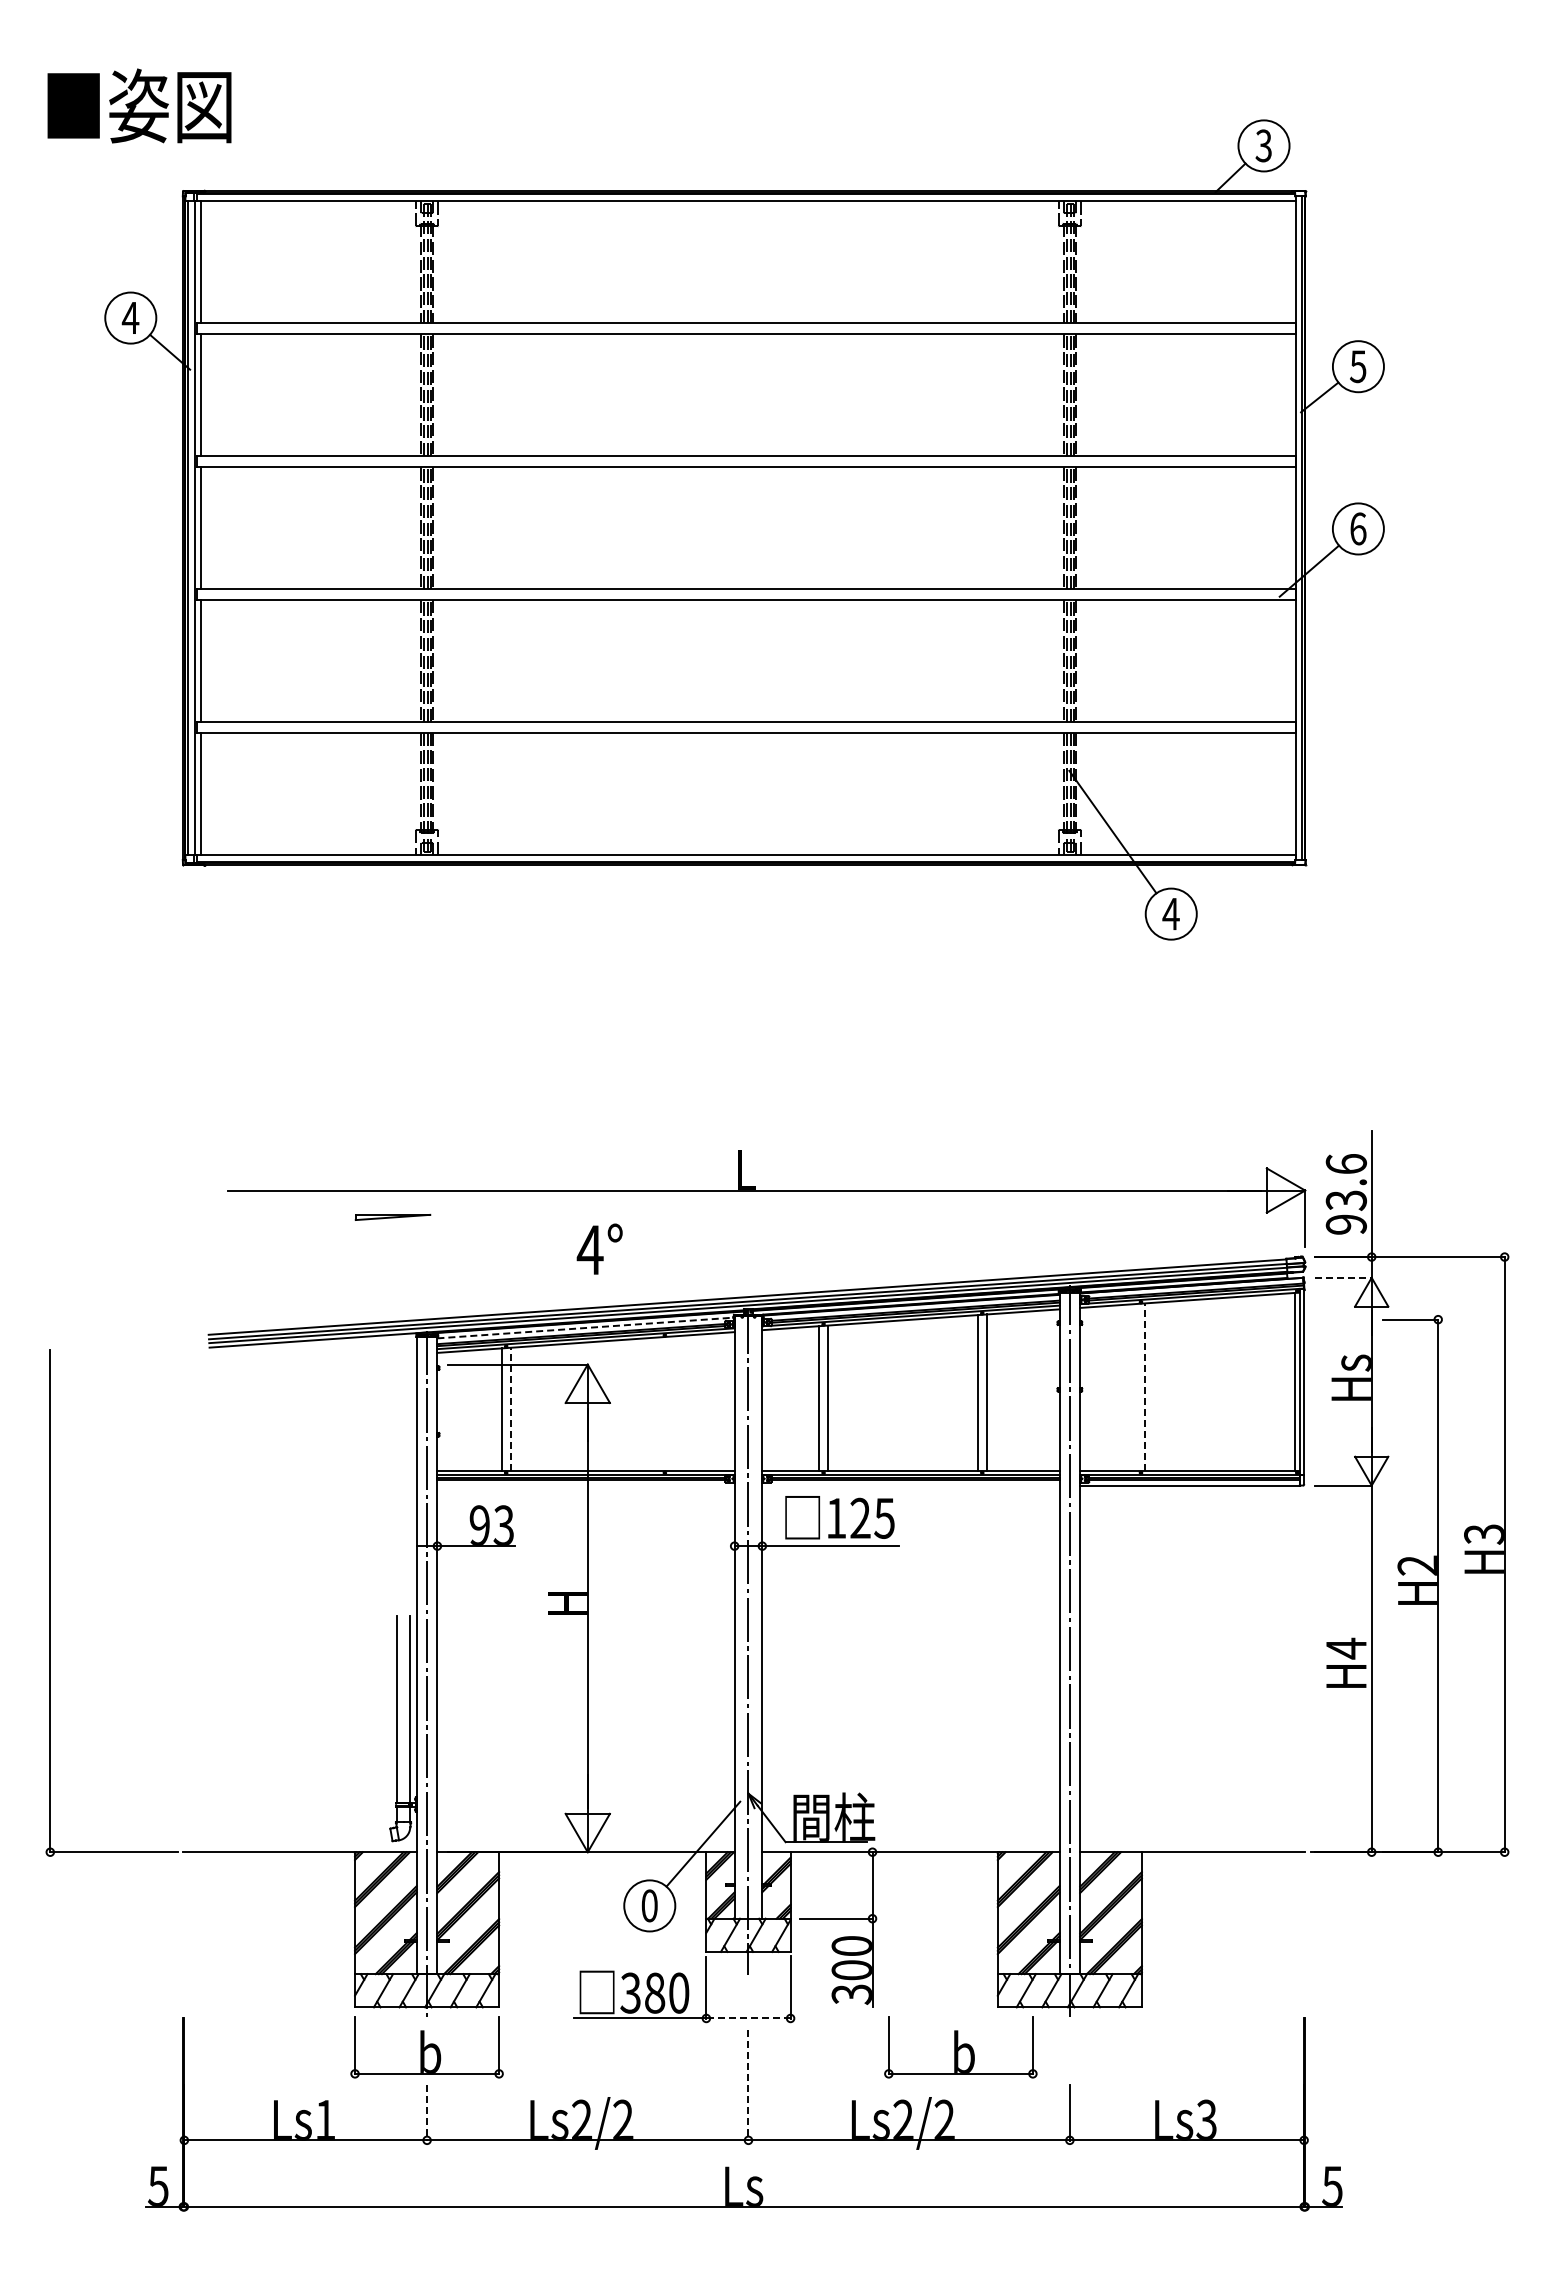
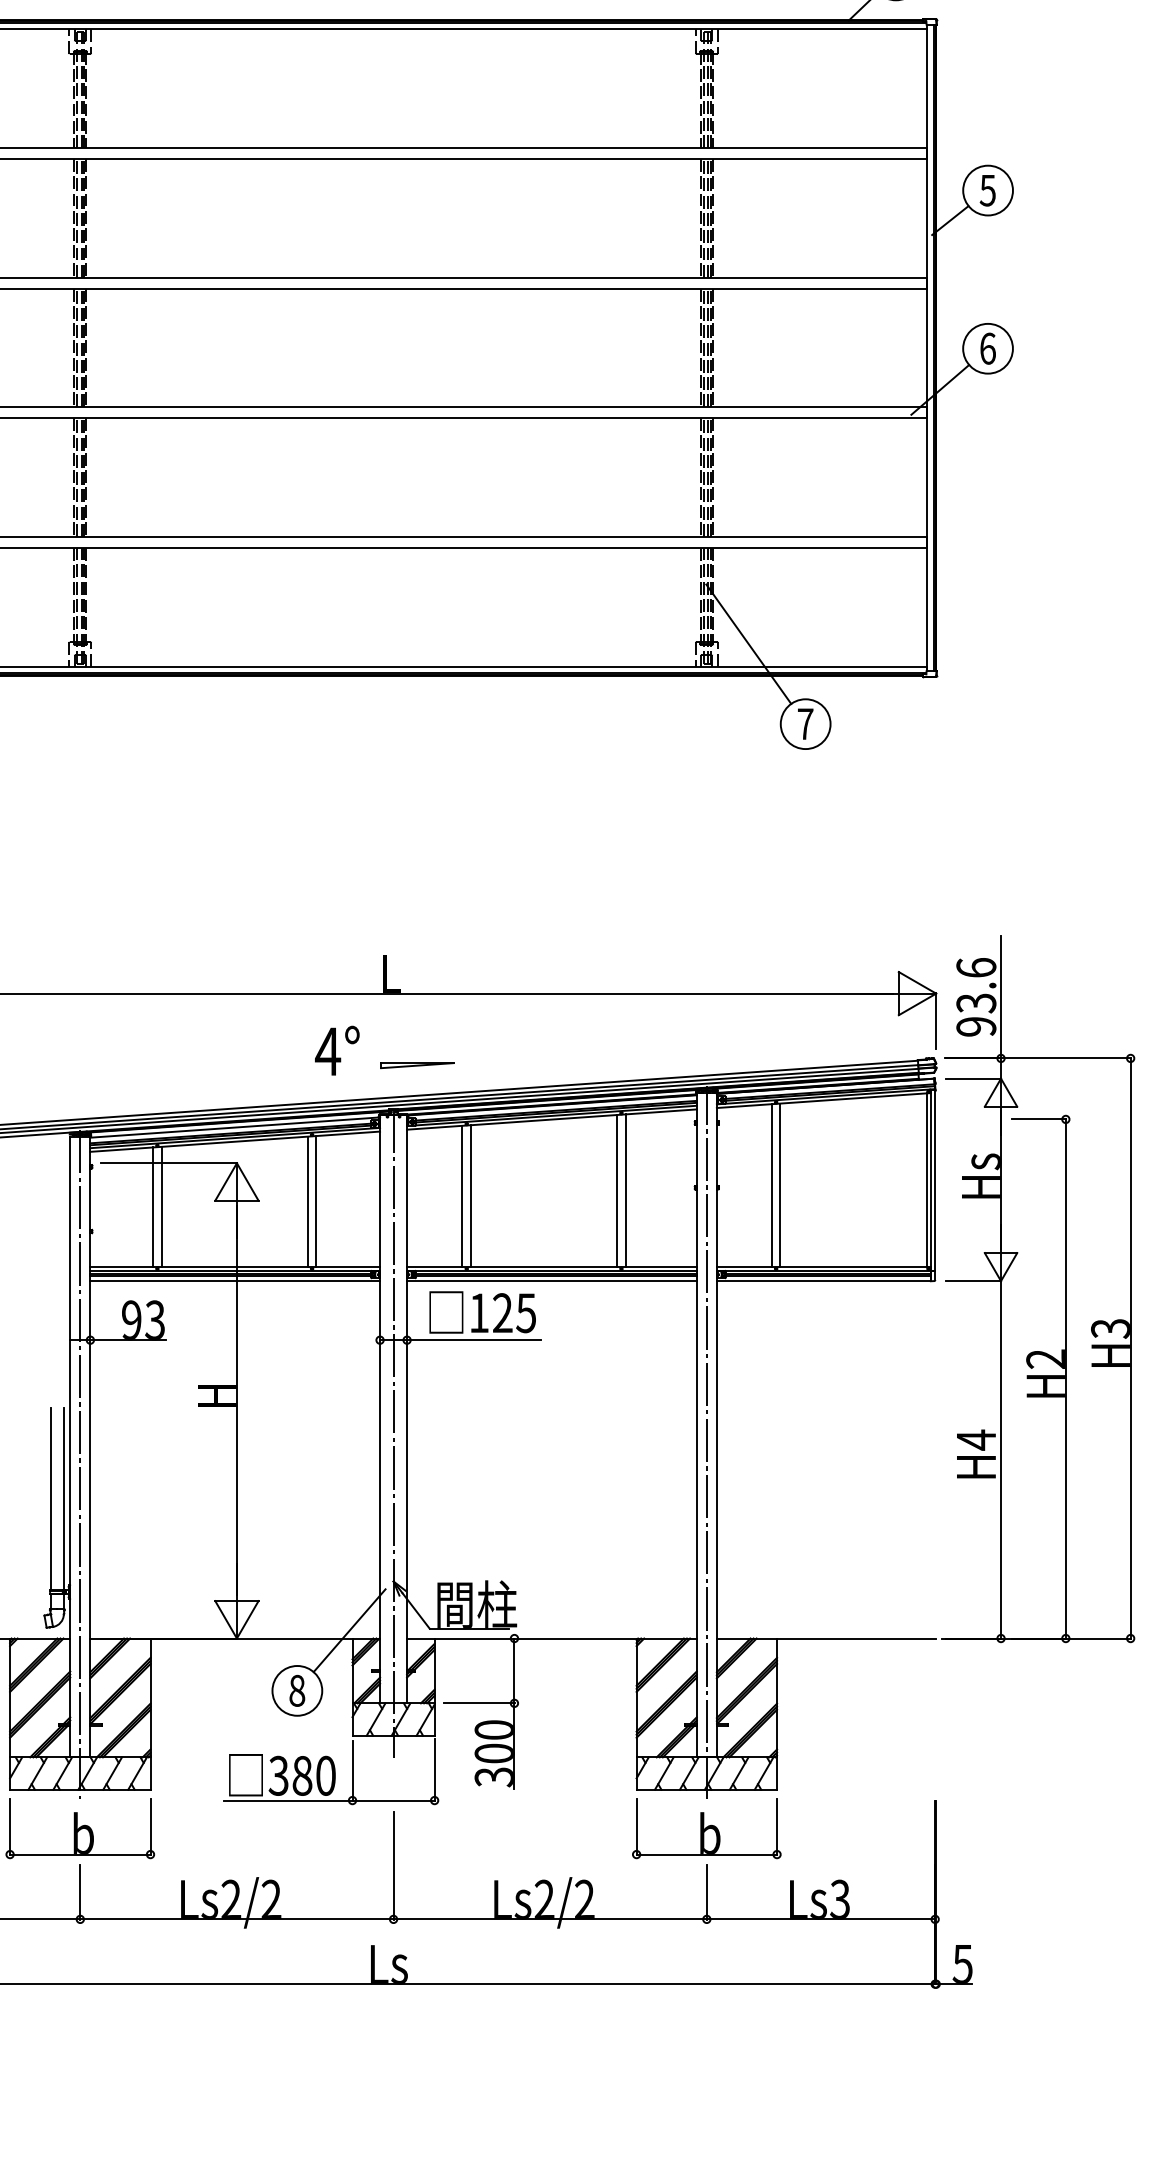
text: (1170, 914) -> (804, 724), 4 -> 7
part: (392, 1217) -> (416, 1065), moved
text: (599, 1248) -> (337, 1050), moved
line: (1344, 1277) -> (974, 1078), dashed -> solid
line: (585, 1328) -> (234, 1128), dashed -> solid
line: (1136, 1387) -> (771, 1185), added
line: (1145, 1387) -> (780, 1185), dashed -> solid
line: (669, 1403) -> (316, 1201), added
line: (660, 1404) -> (307, 1202), added
line: (510, 1409) -> (161, 1207), dashed -> solid
line: (585, 1485) -> (234, 1281), added
line: (910, 1485) -> (551, 1281), added
text: (649, 1905) -> (297, 1690), 0 -> 8
line: (747, 2018) -> (392, 1800), dashed -> solid
part: (960, 2047) -> (706, 1828), moved
line: (748, 2085) -> (393, 1865), dashed -> solid
line: (427, 2112) -> (80, 1892), dashed -> solid

